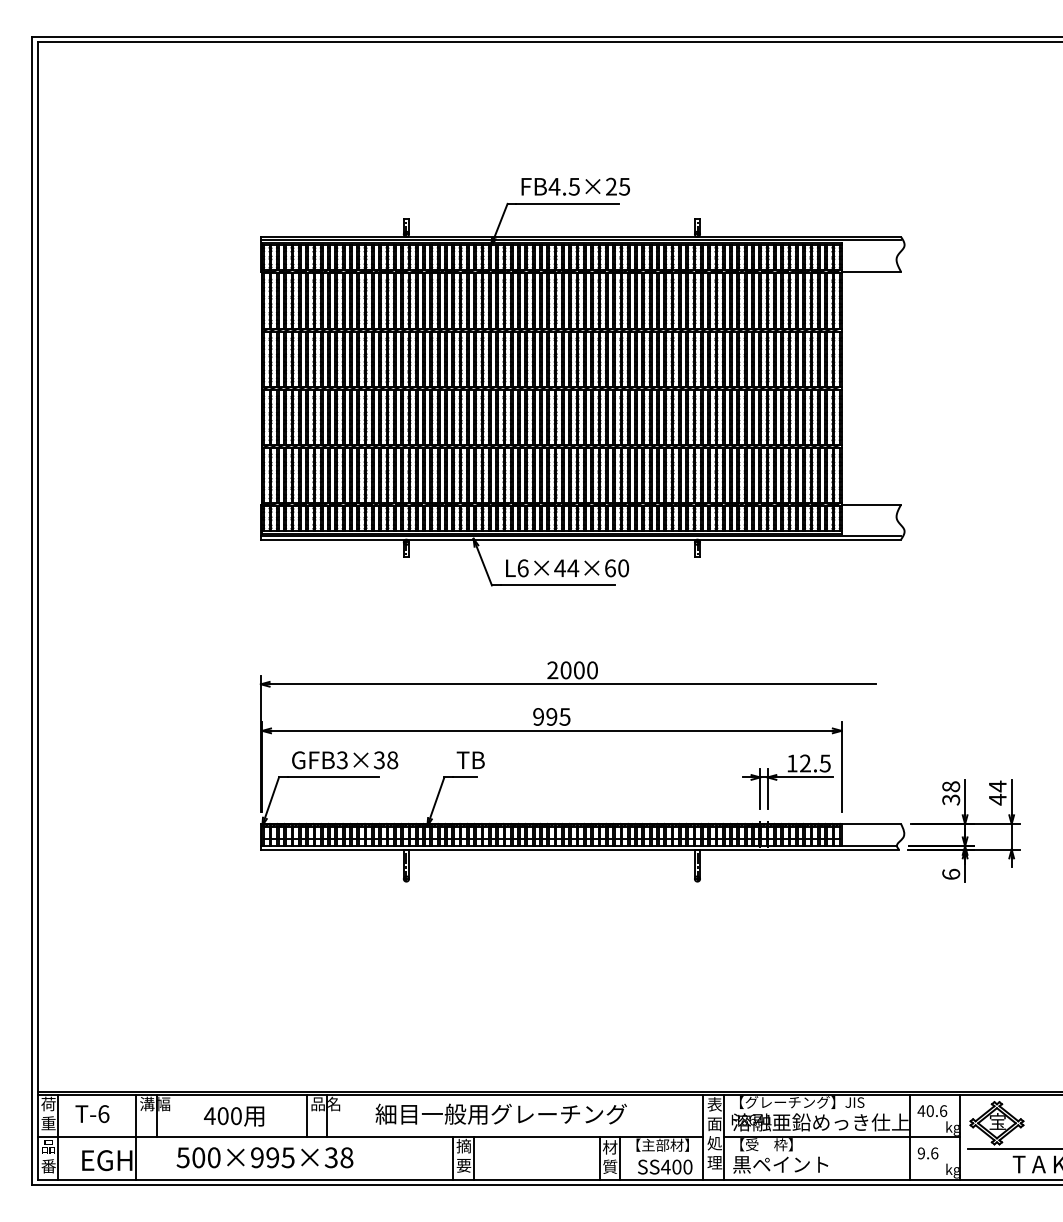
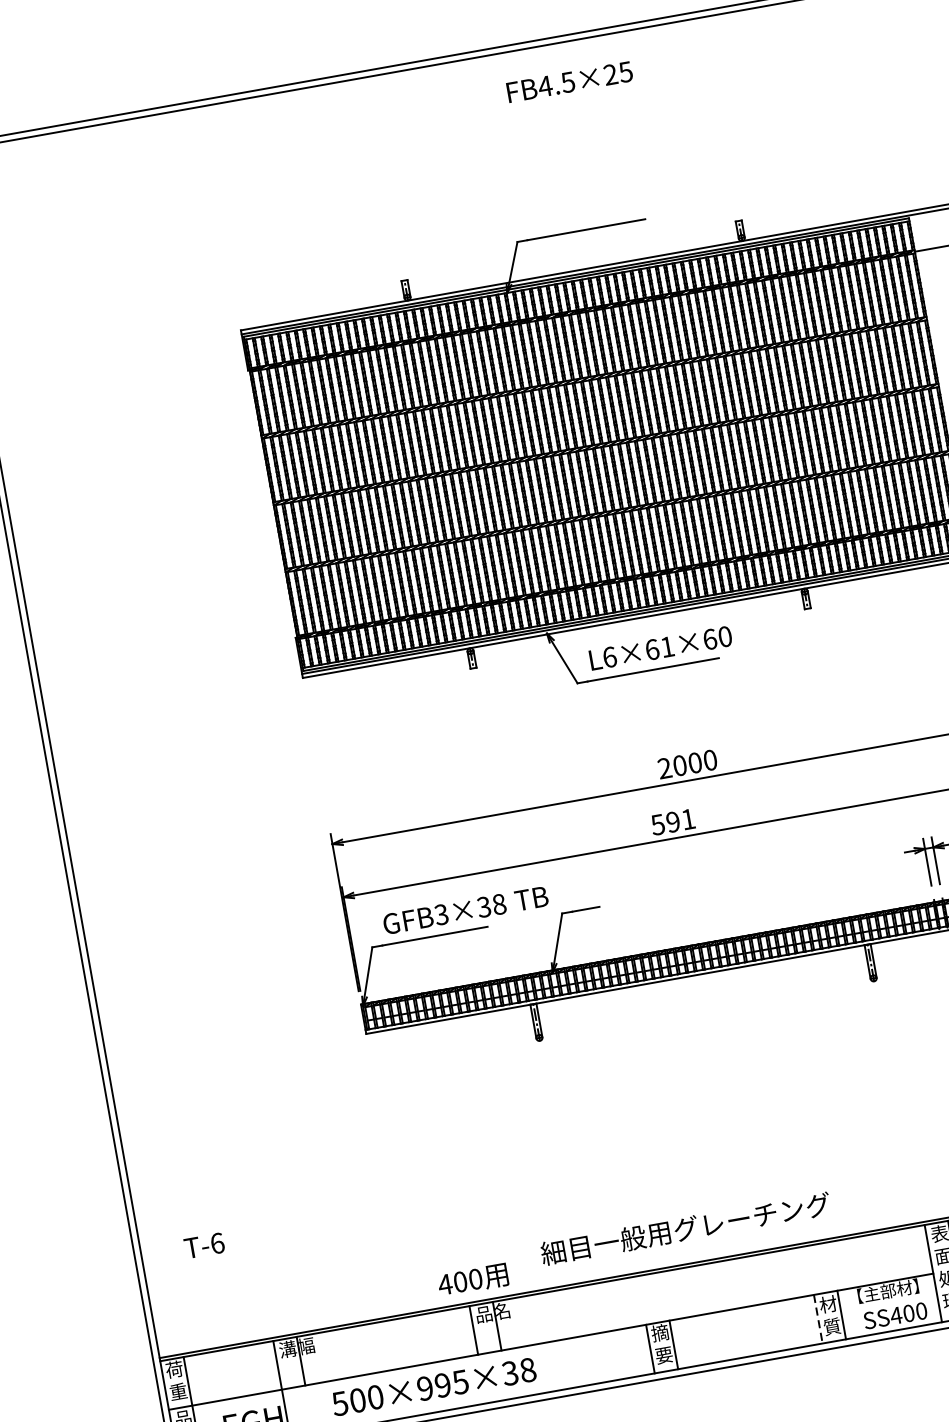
text: (575, 186) -> (569, 81), moved
text: (566, 568) -> (659, 648), L6×44×60 -> L6×61×60
text: (551, 716) -> (672, 821), 995 -> 591
text: (470, 759) -> (531, 897), moved
text: (500, 1113) -> (684, 1228), moved
text: (92, 1114) -> (204, 1246), moved
text: (233, 1116) -> (472, 1280), moved
line: (599, 1158) -> (818, 1319), solid -> dashed

